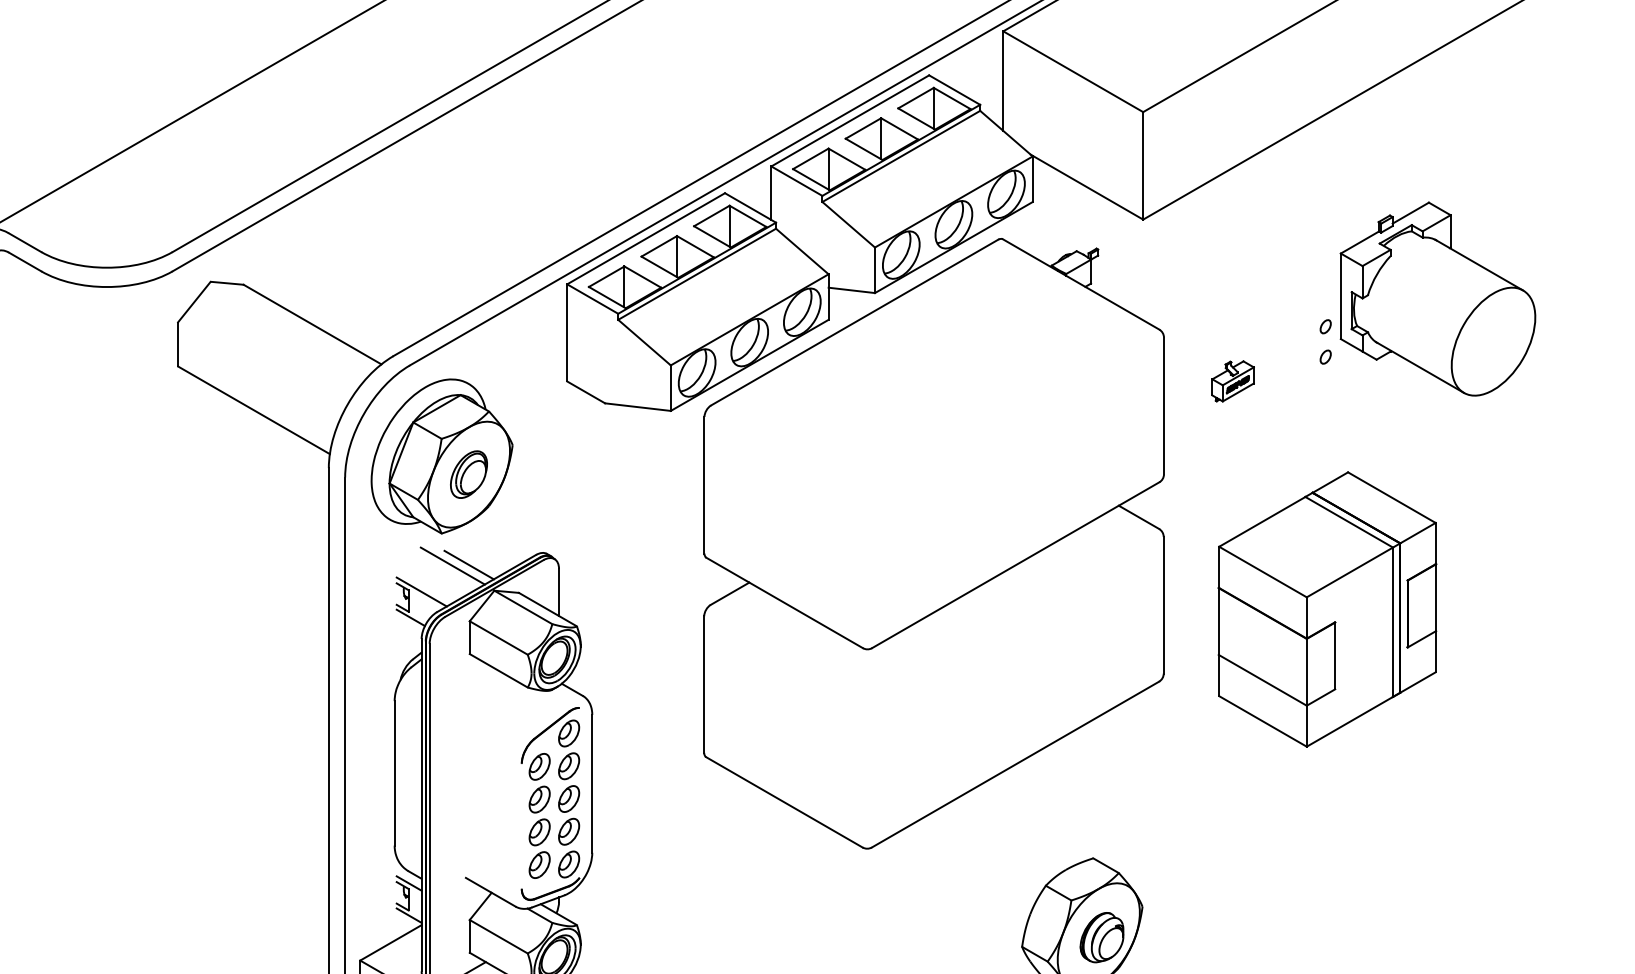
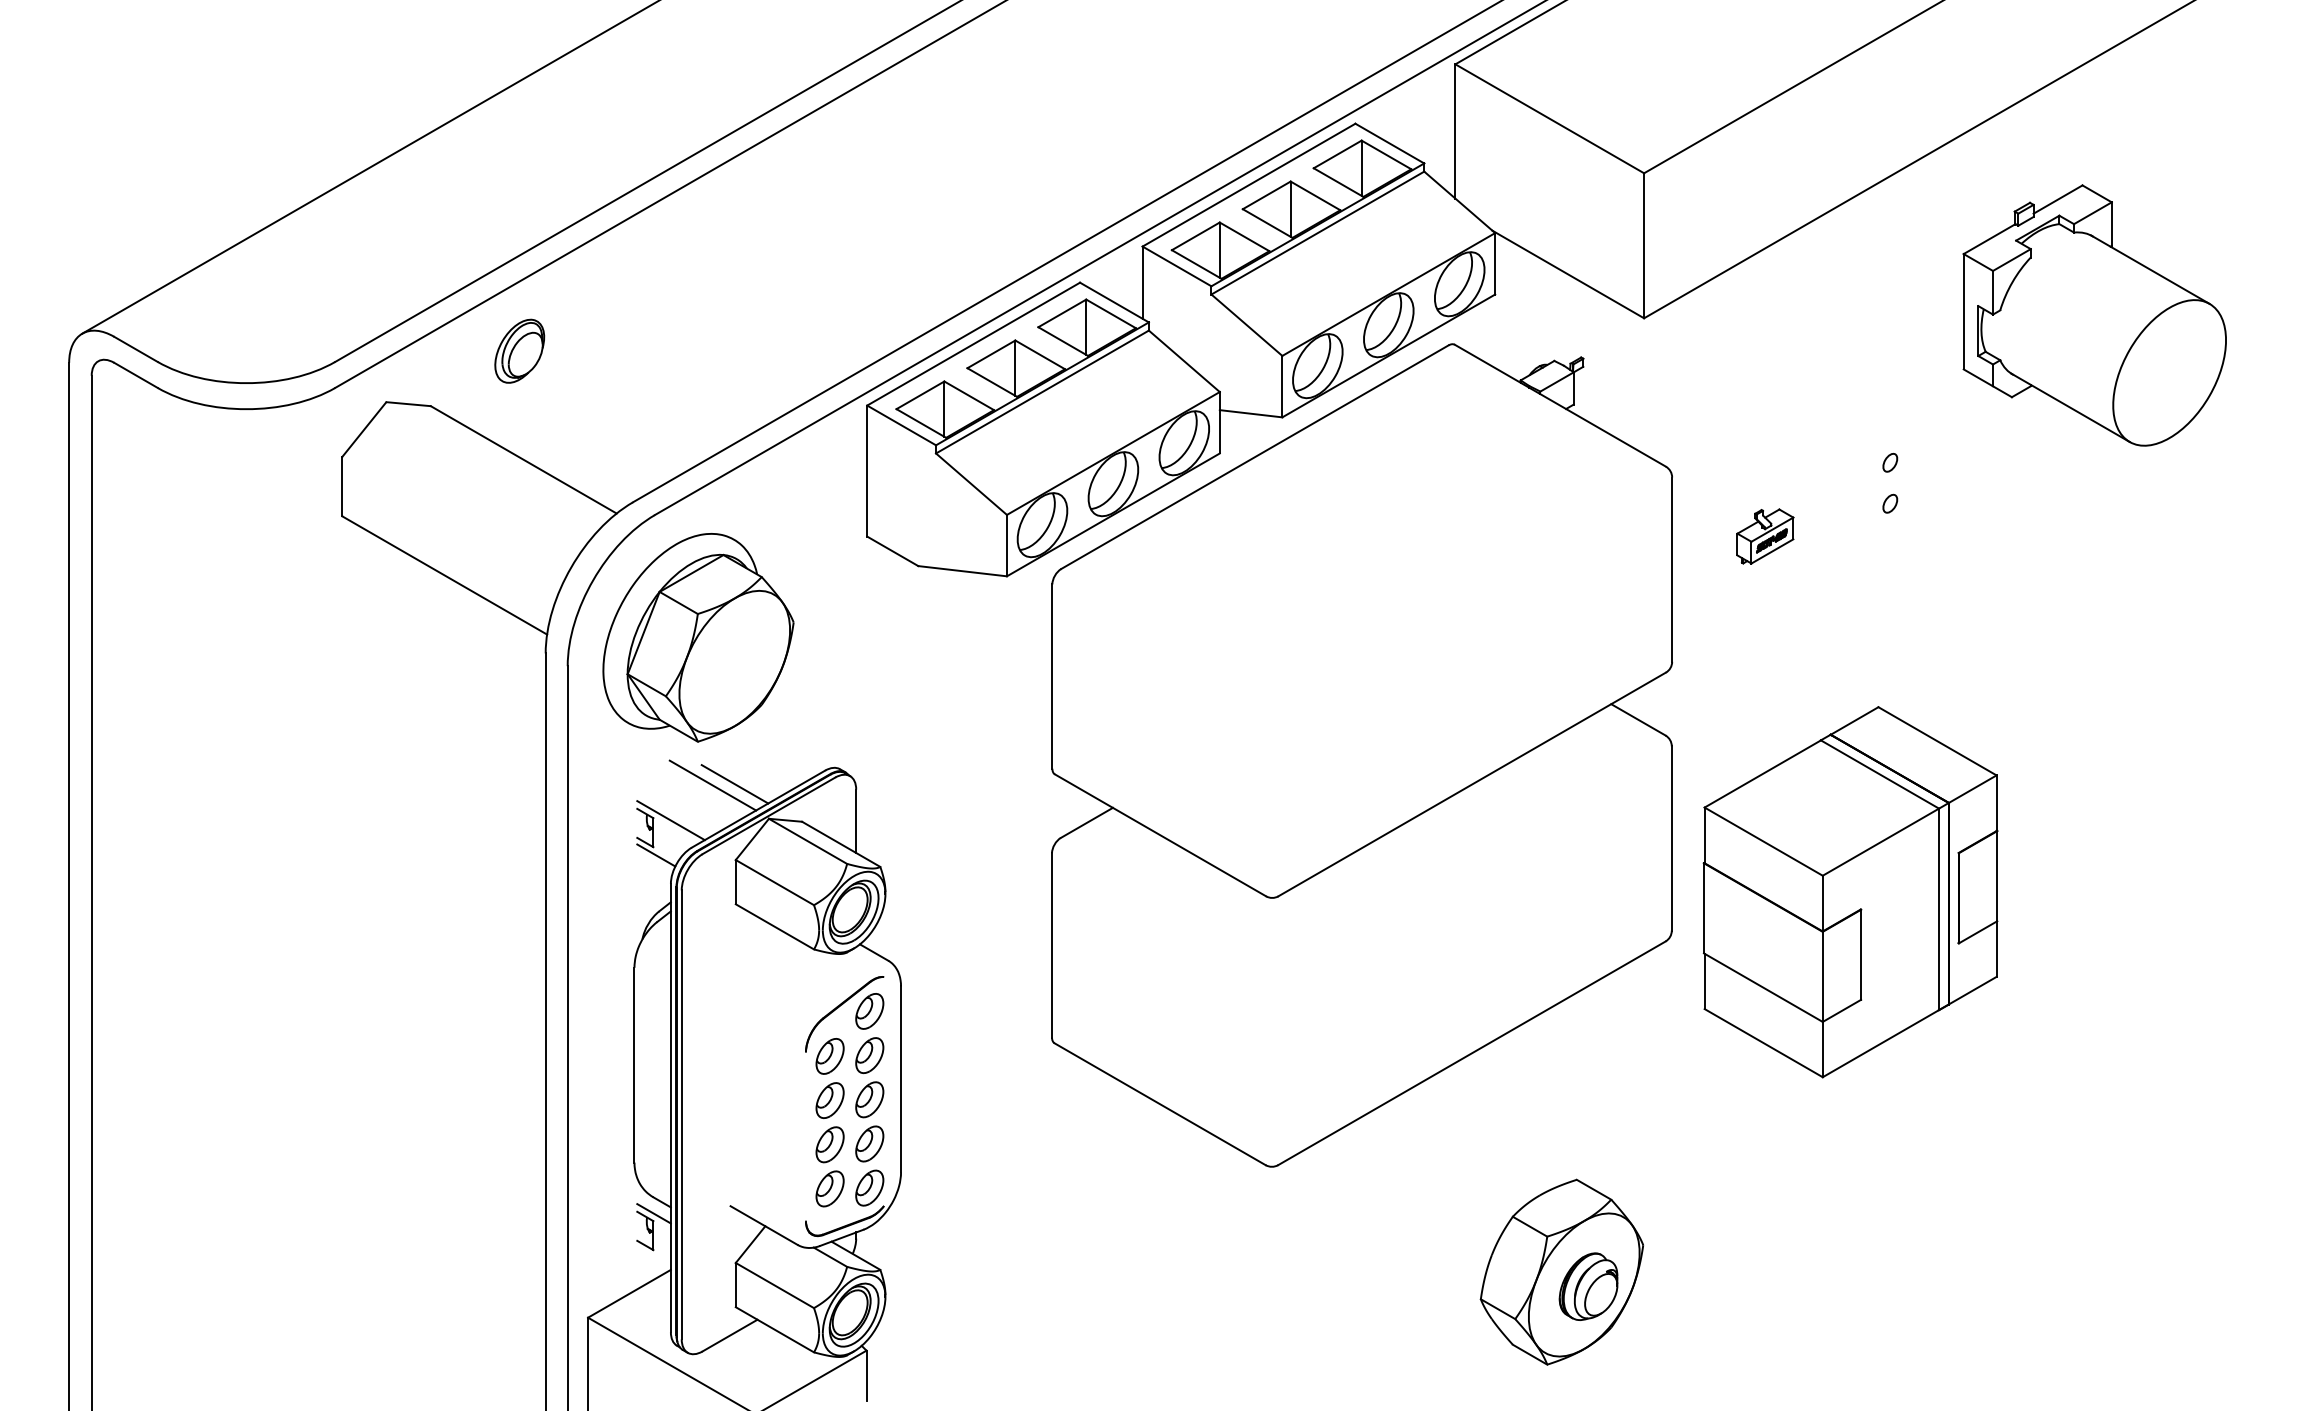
part: (1437, 299) -> (2094, 315), moved
part: (468, 474) -> (519, 350), moved
part: (1327, 609) -> (1850, 892), moved
line: (408, 915) -> (653, 1256), removed

